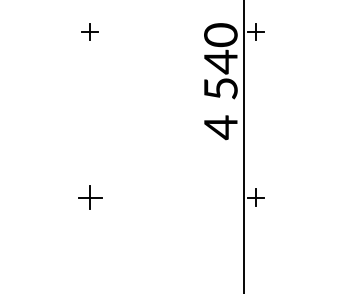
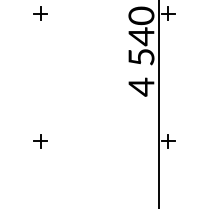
part: (89, 197) -> (40, 141), size x0.71

